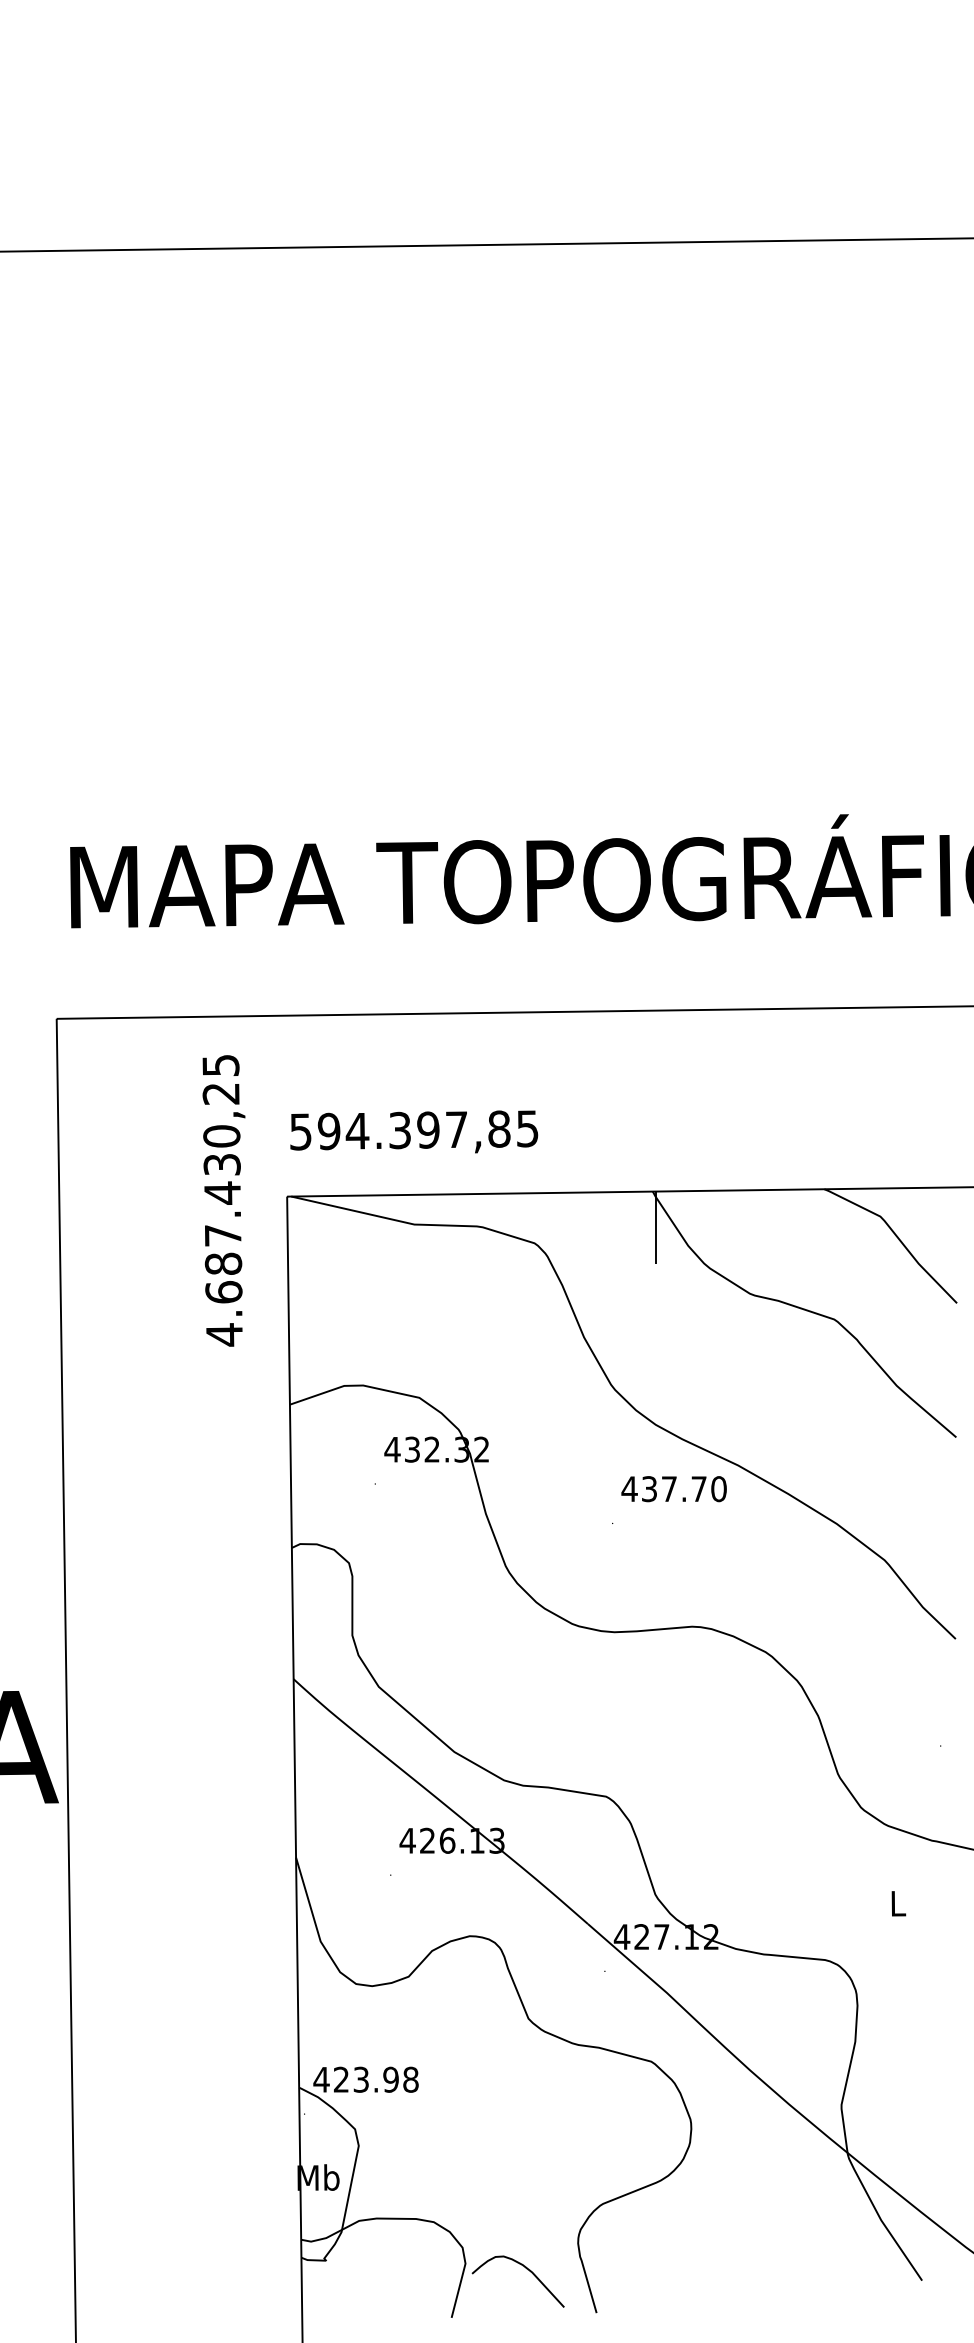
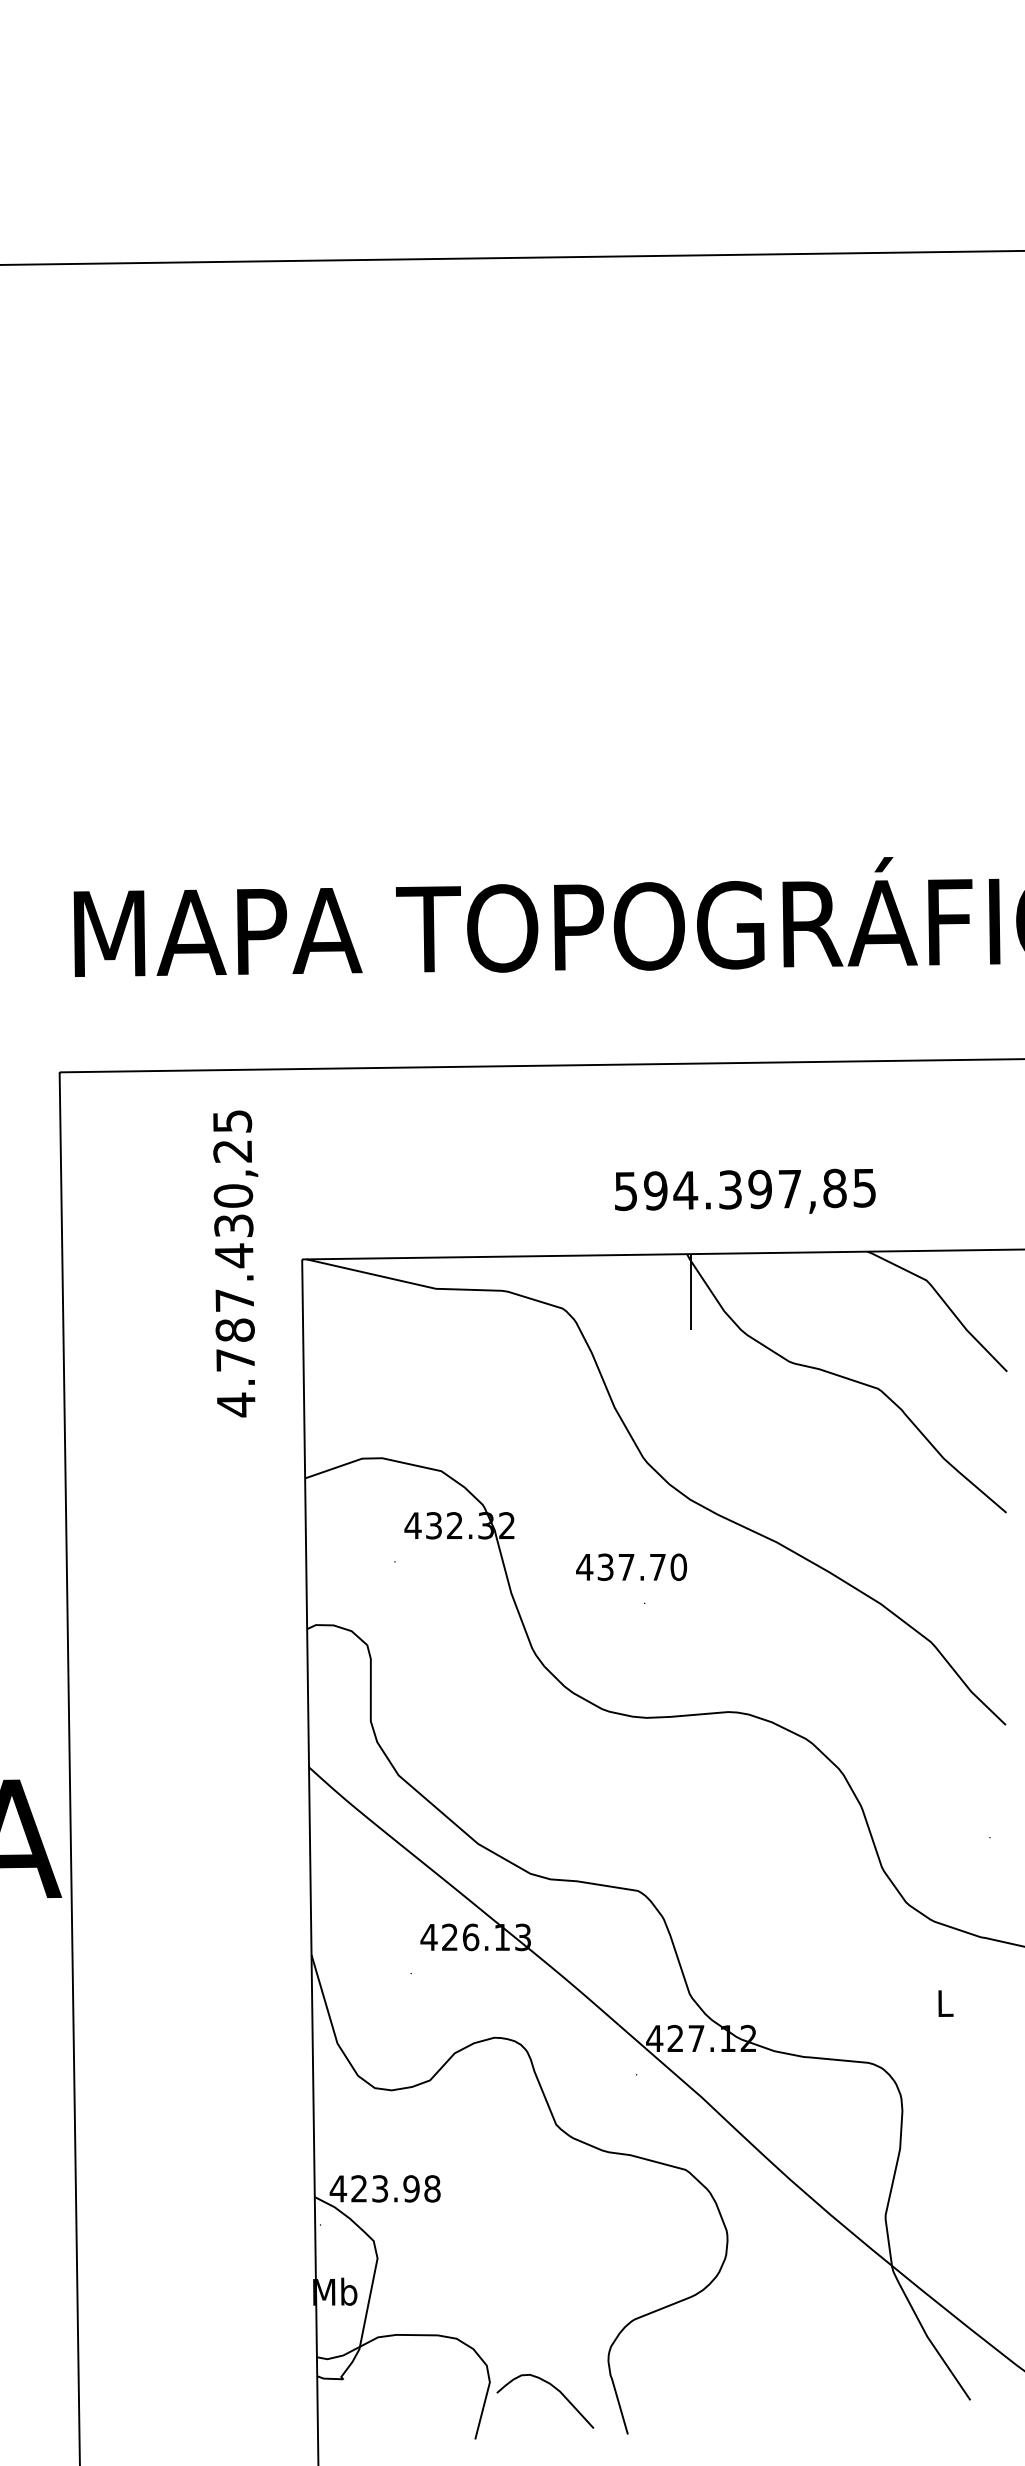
text: (414, 1131) -> (745, 1190), moved
text: (223, 1291) -> (235, 1359), 4.687.430,25 -> 4.787.430,25
text: (673, 1489) -> (630, 1567), moved

